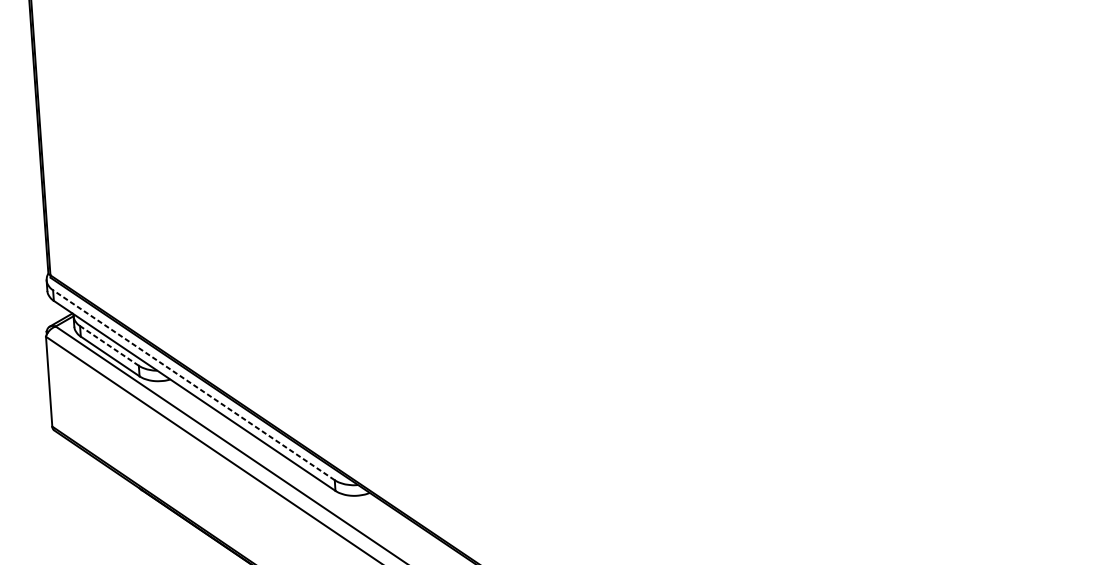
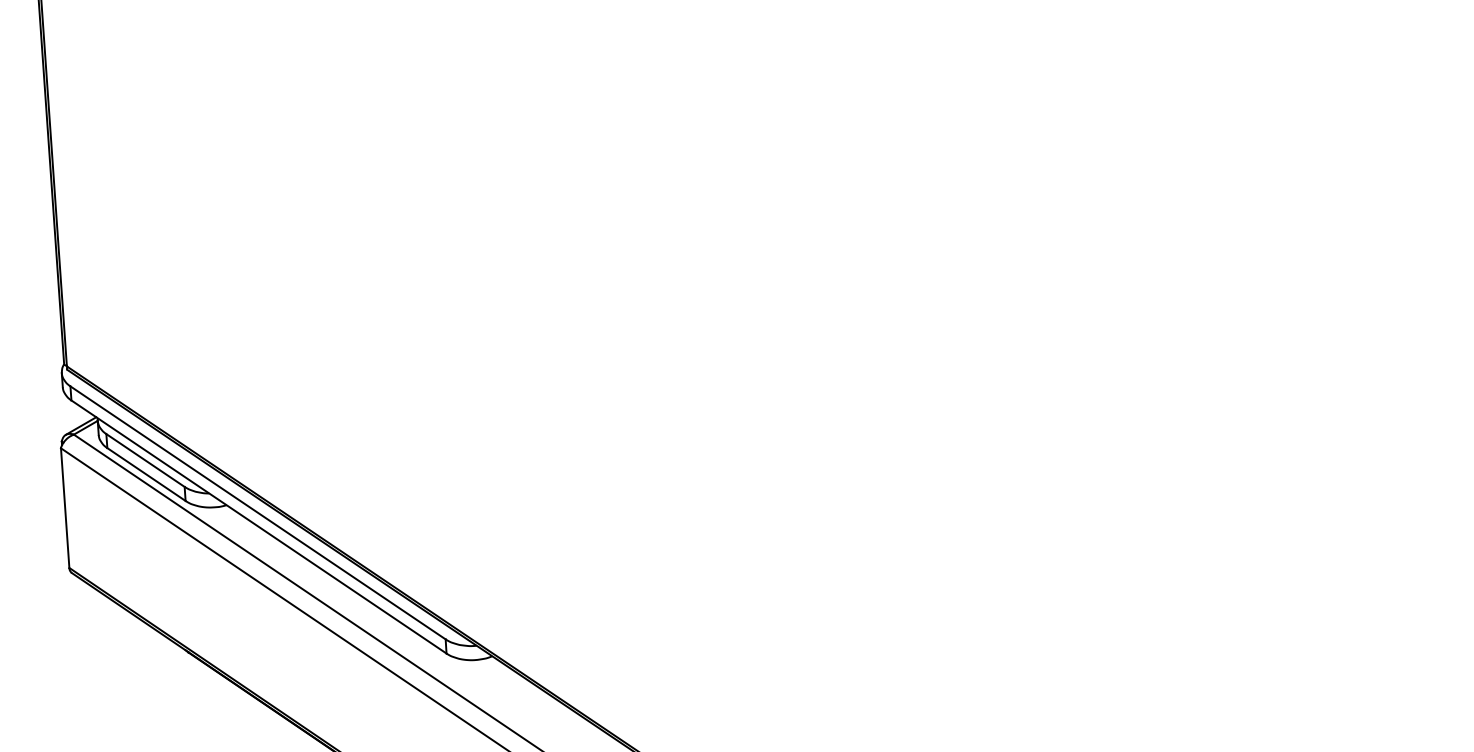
line: (109, 345) -> (145, 460), dashed -> solid
line: (193, 384) -> (257, 512), dashed -> solid

